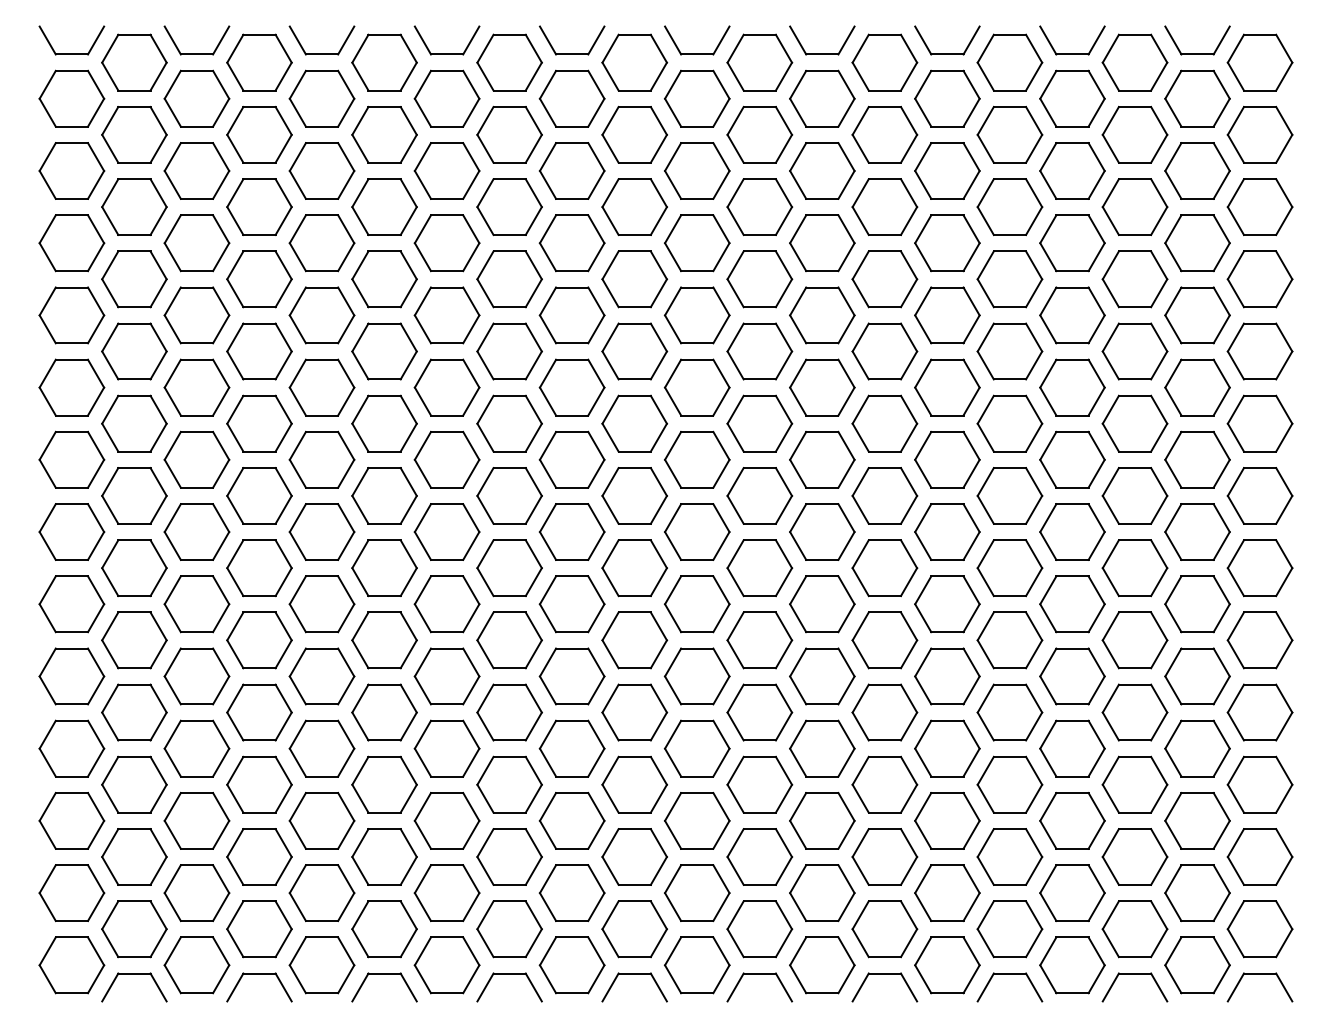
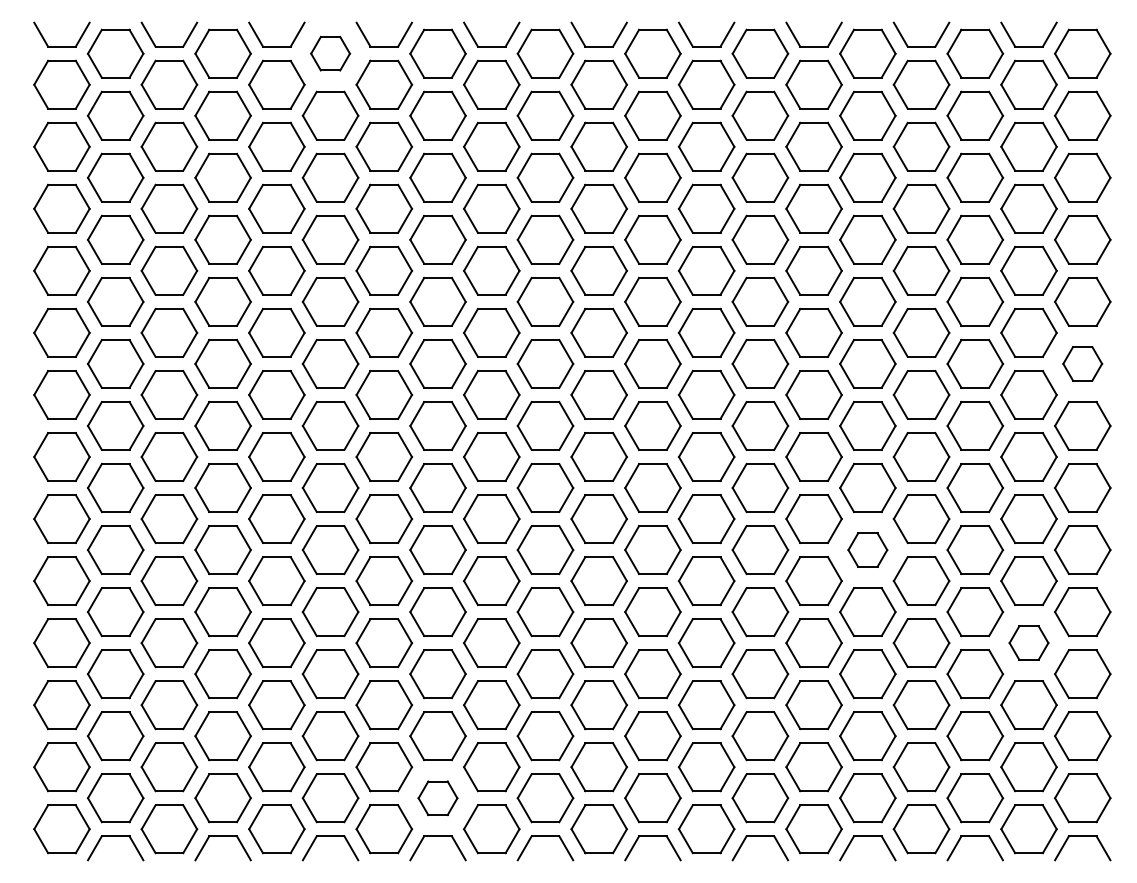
part: (384, 62) -> (330, 53), size x0.7
part: (1259, 423) -> (1082, 363), size x0.7
part: (1009, 640) -> (867, 550), size x0.7
part: (1197, 748) -> (1028, 642), size x0.7
part: (509, 929) -> (437, 798), size x0.7

